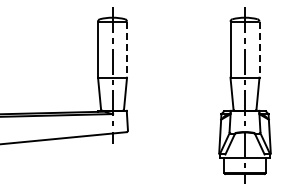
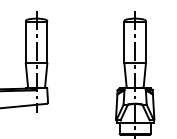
line: (127, 49) -> (47, 42), dashed -> solid
line: (259, 49) -> (145, 42), dashed -> solid

